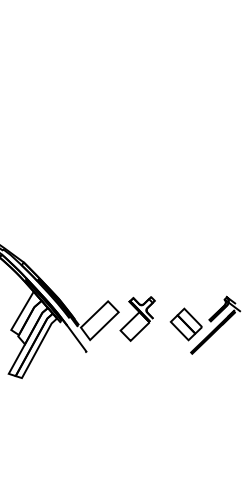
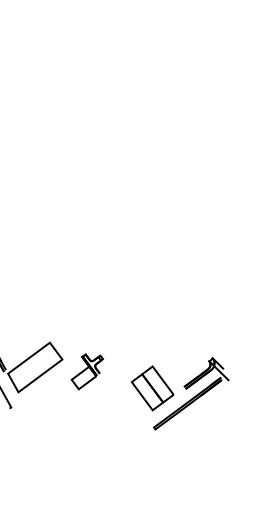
part: (137, 318) -> (86, 371), size x0.6

